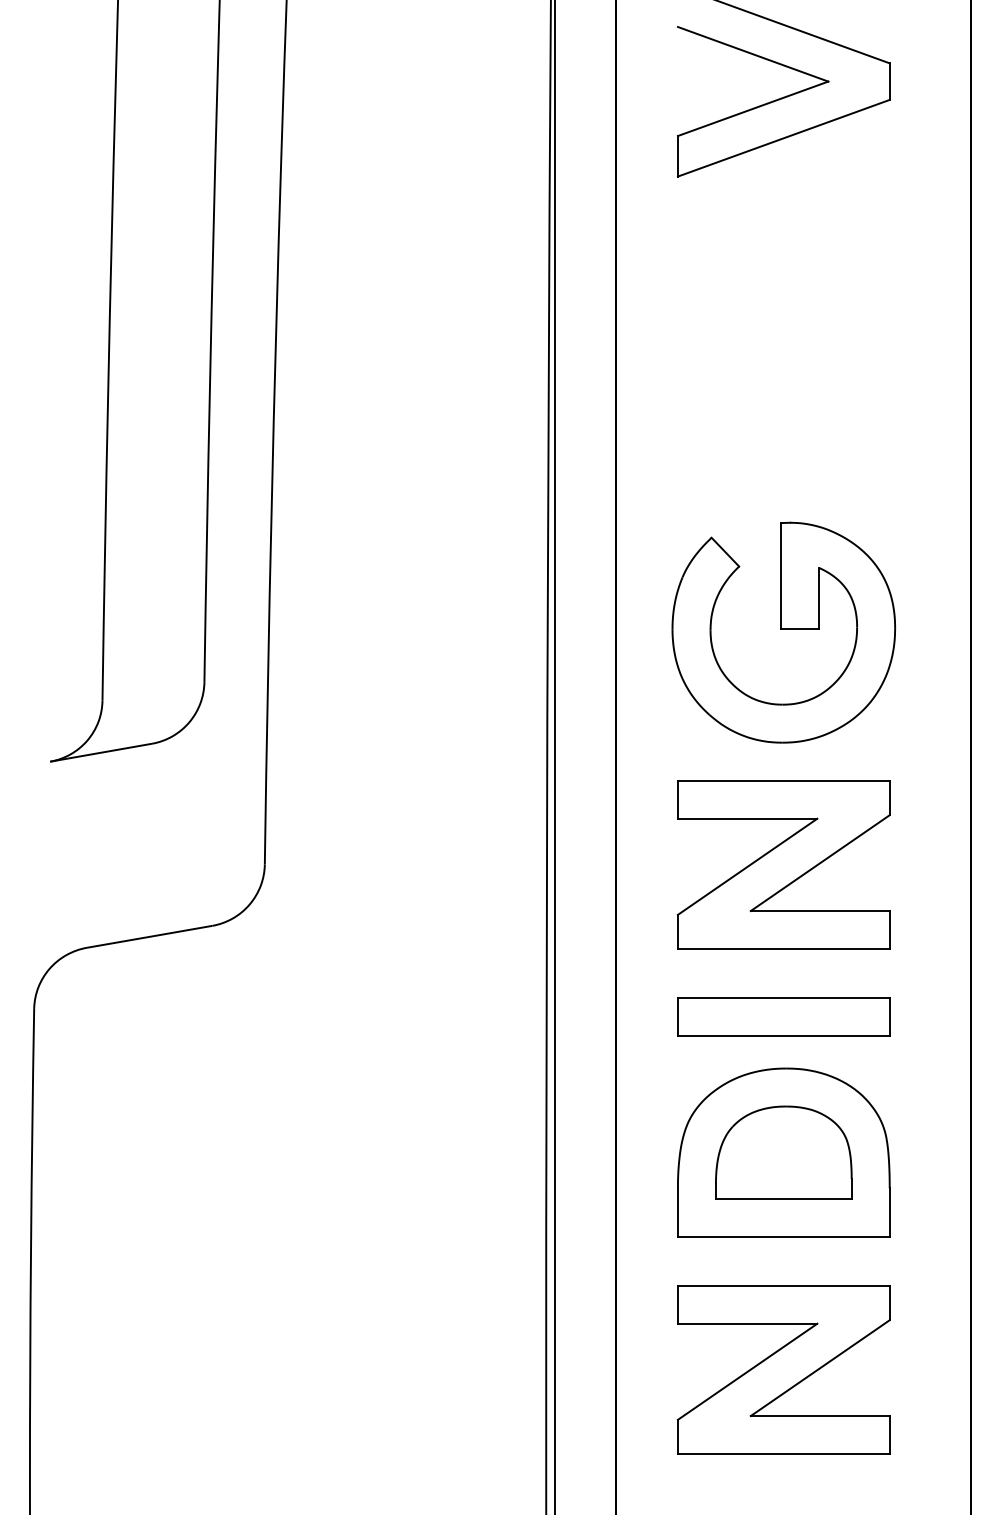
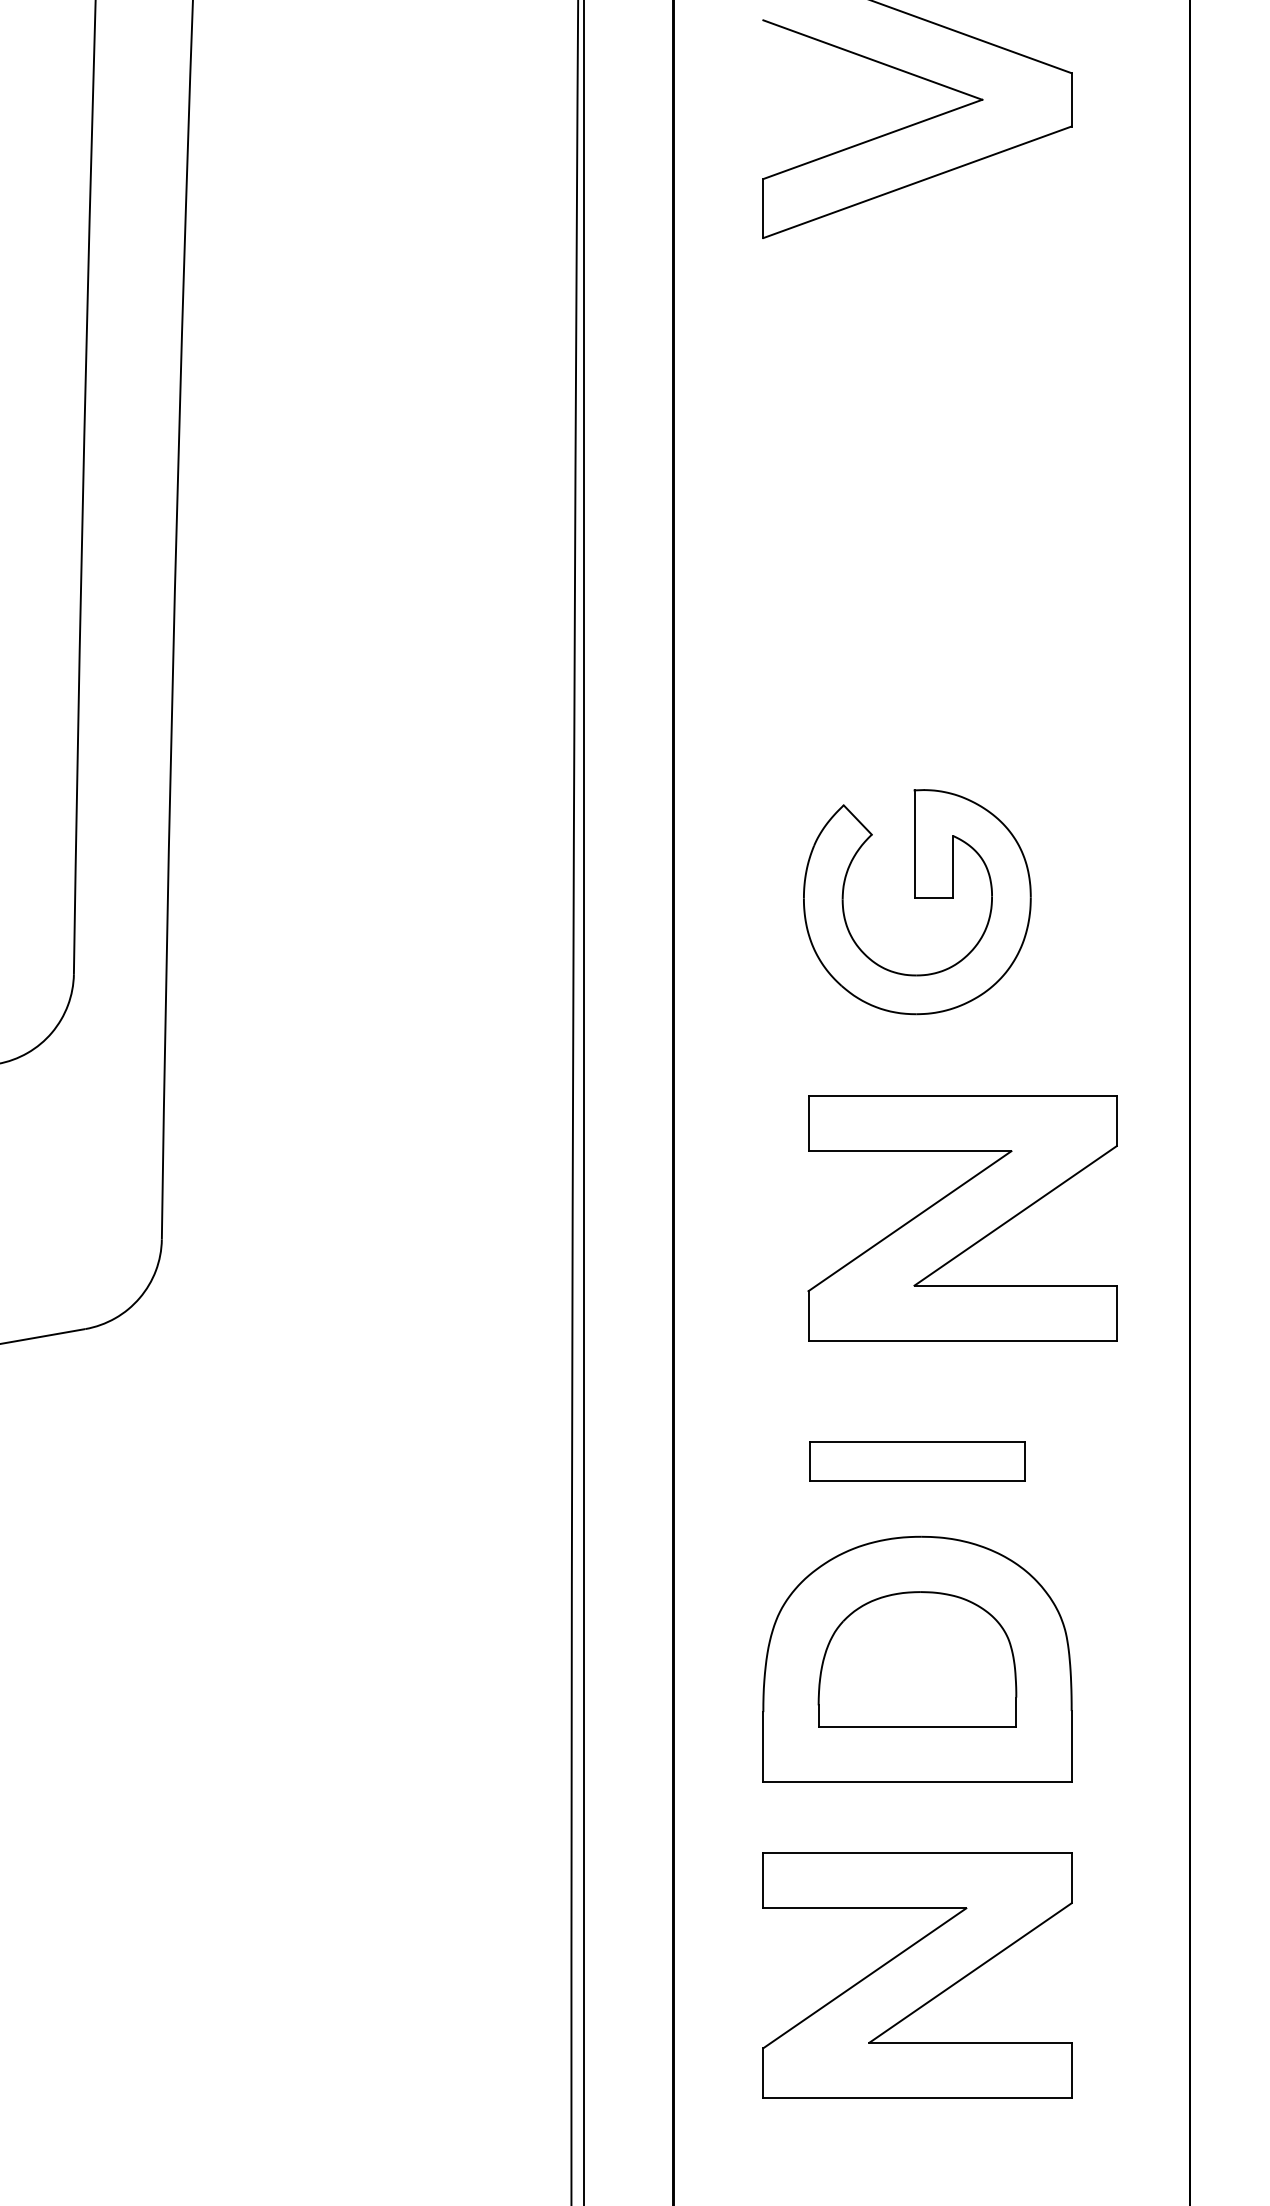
part: (783, 632) -> (917, 901), size x0.7
part: (783, 864) -> (962, 1217), moved
part: (783, 1016) -> (917, 1461), size x0.7

